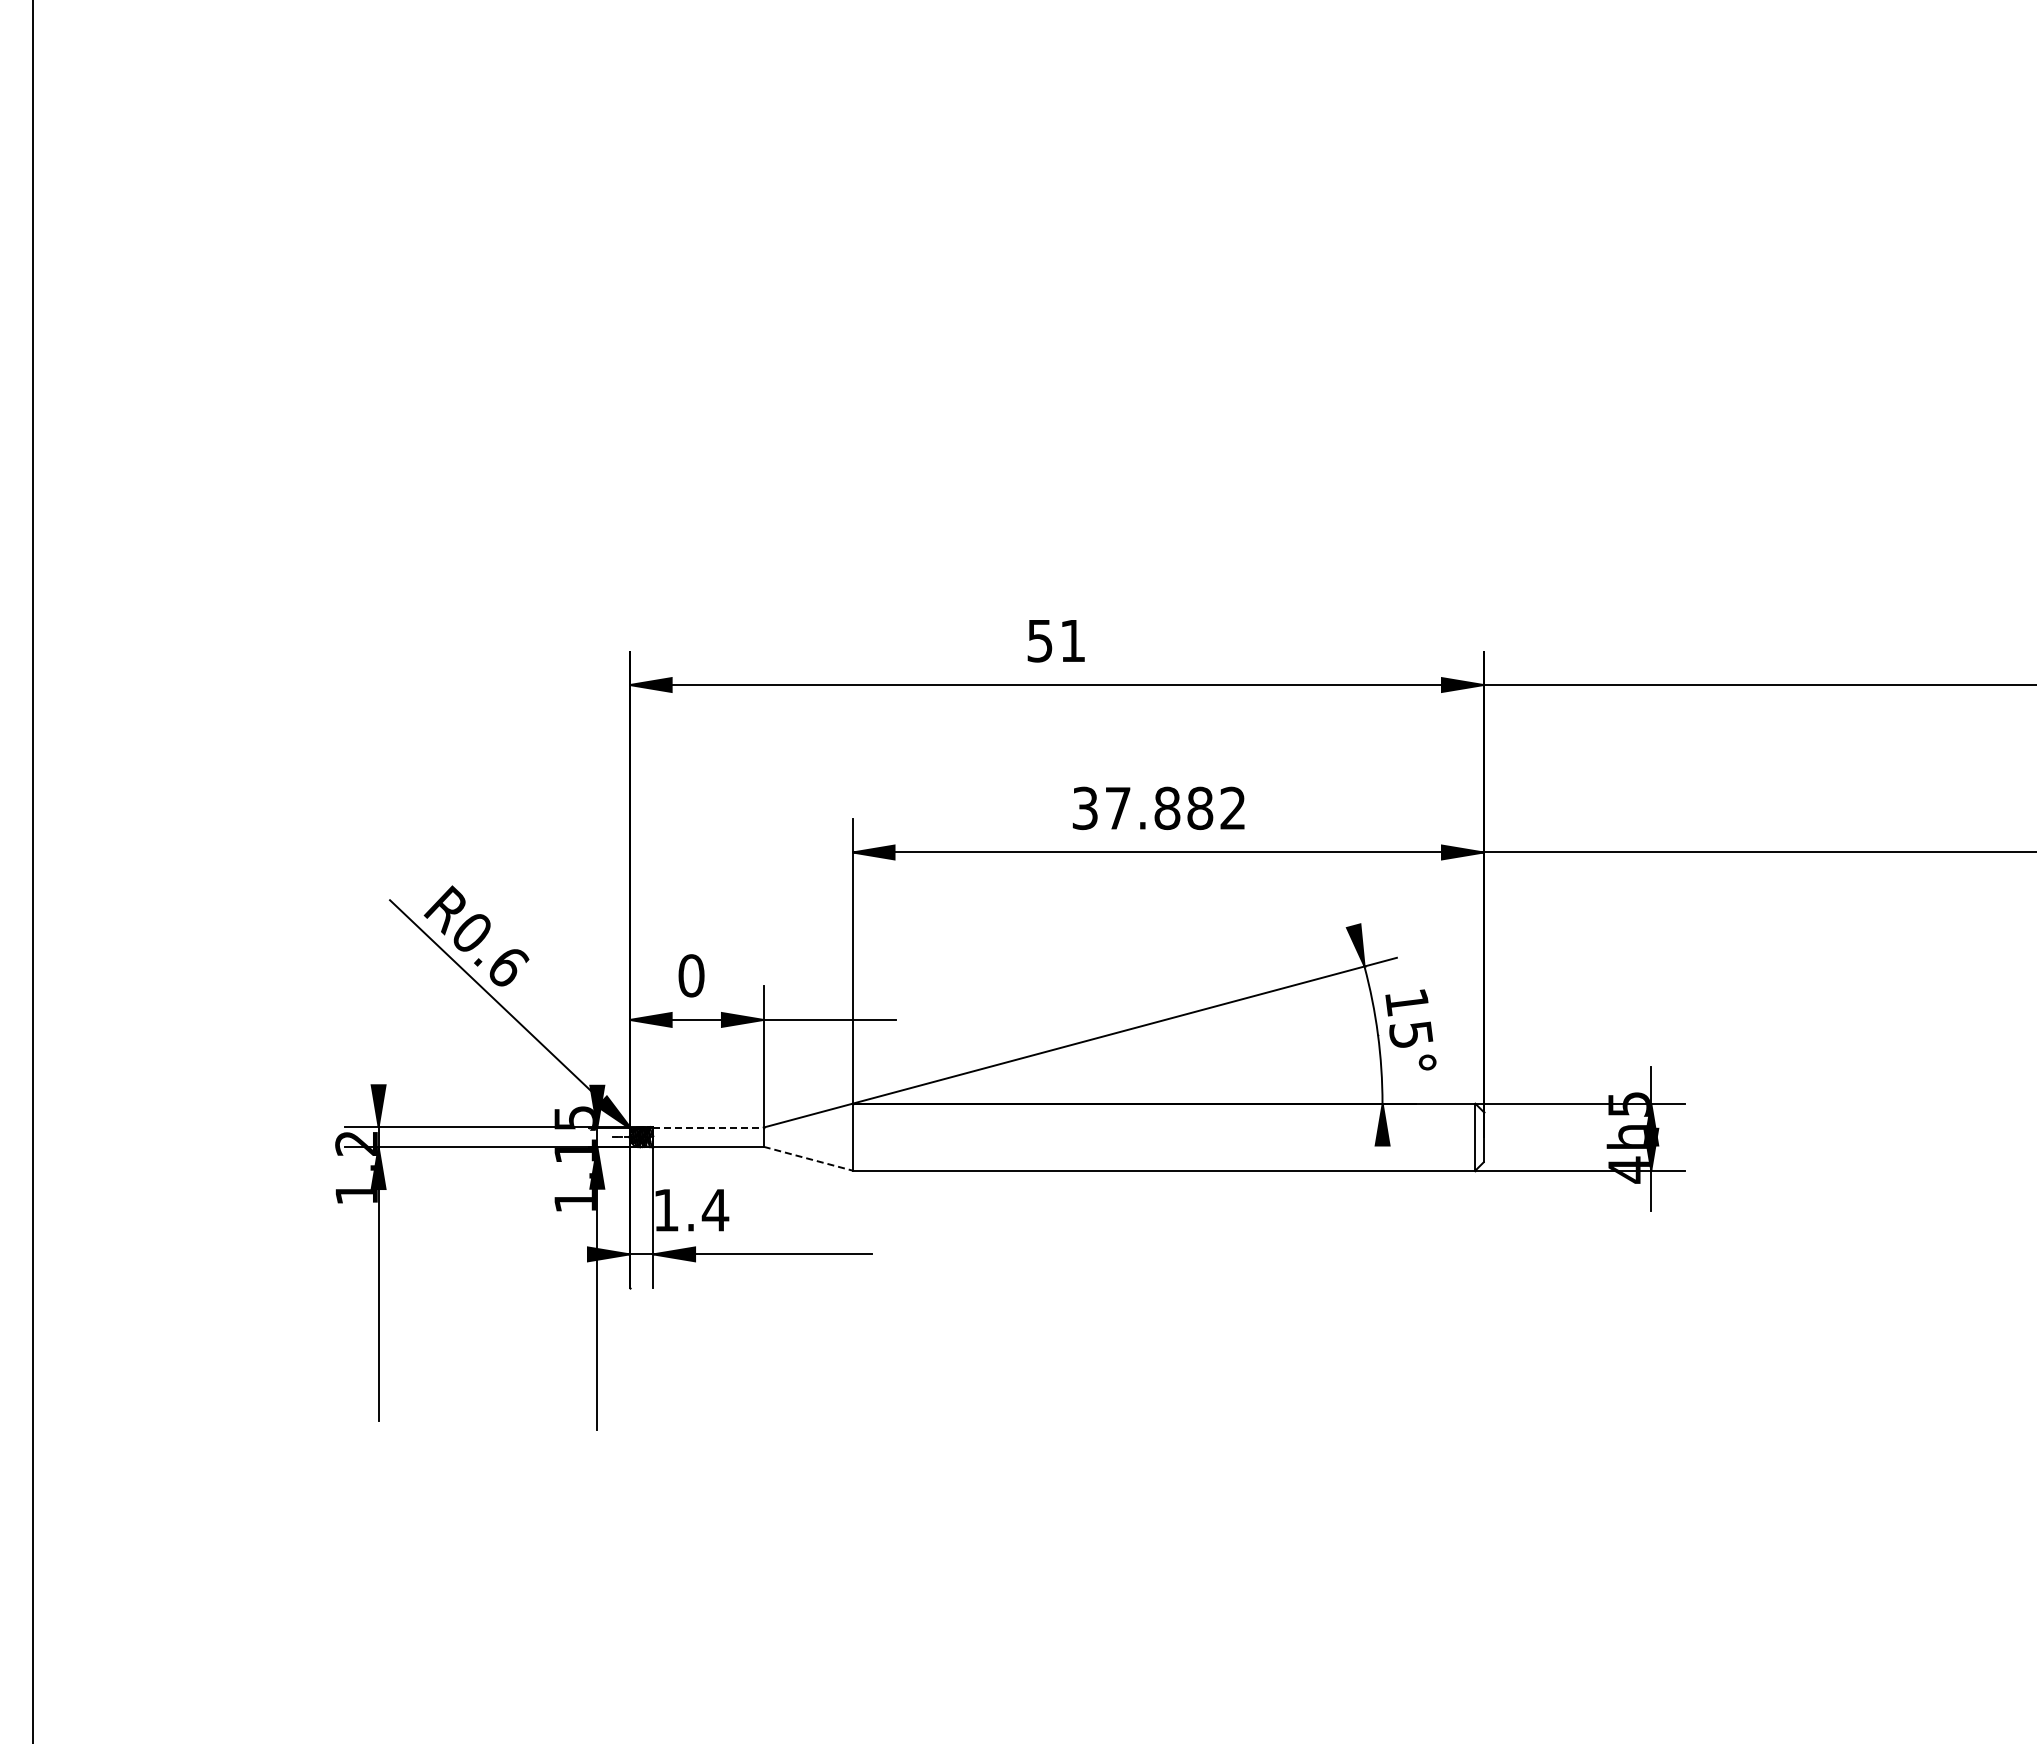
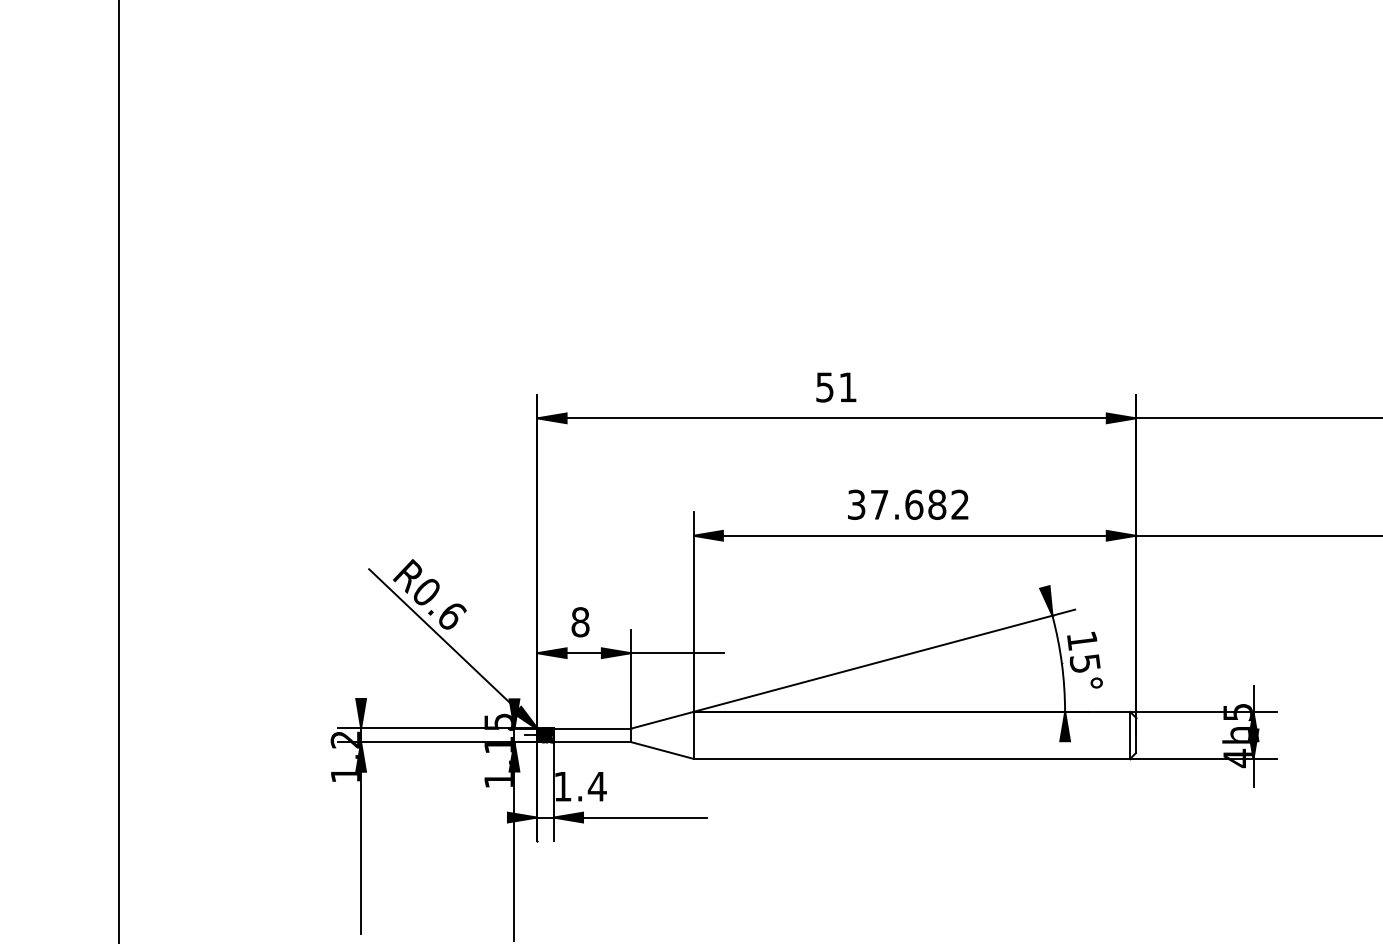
text: (1167, 807) -> (914, 504), 37.882 -> 37.682
text: (691, 975) -> (580, 622), 0 -> 8
line: (708, 1127) -> (592, 728), dashed -> solid
line: (808, 1158) -> (662, 750), dashed -> solid

